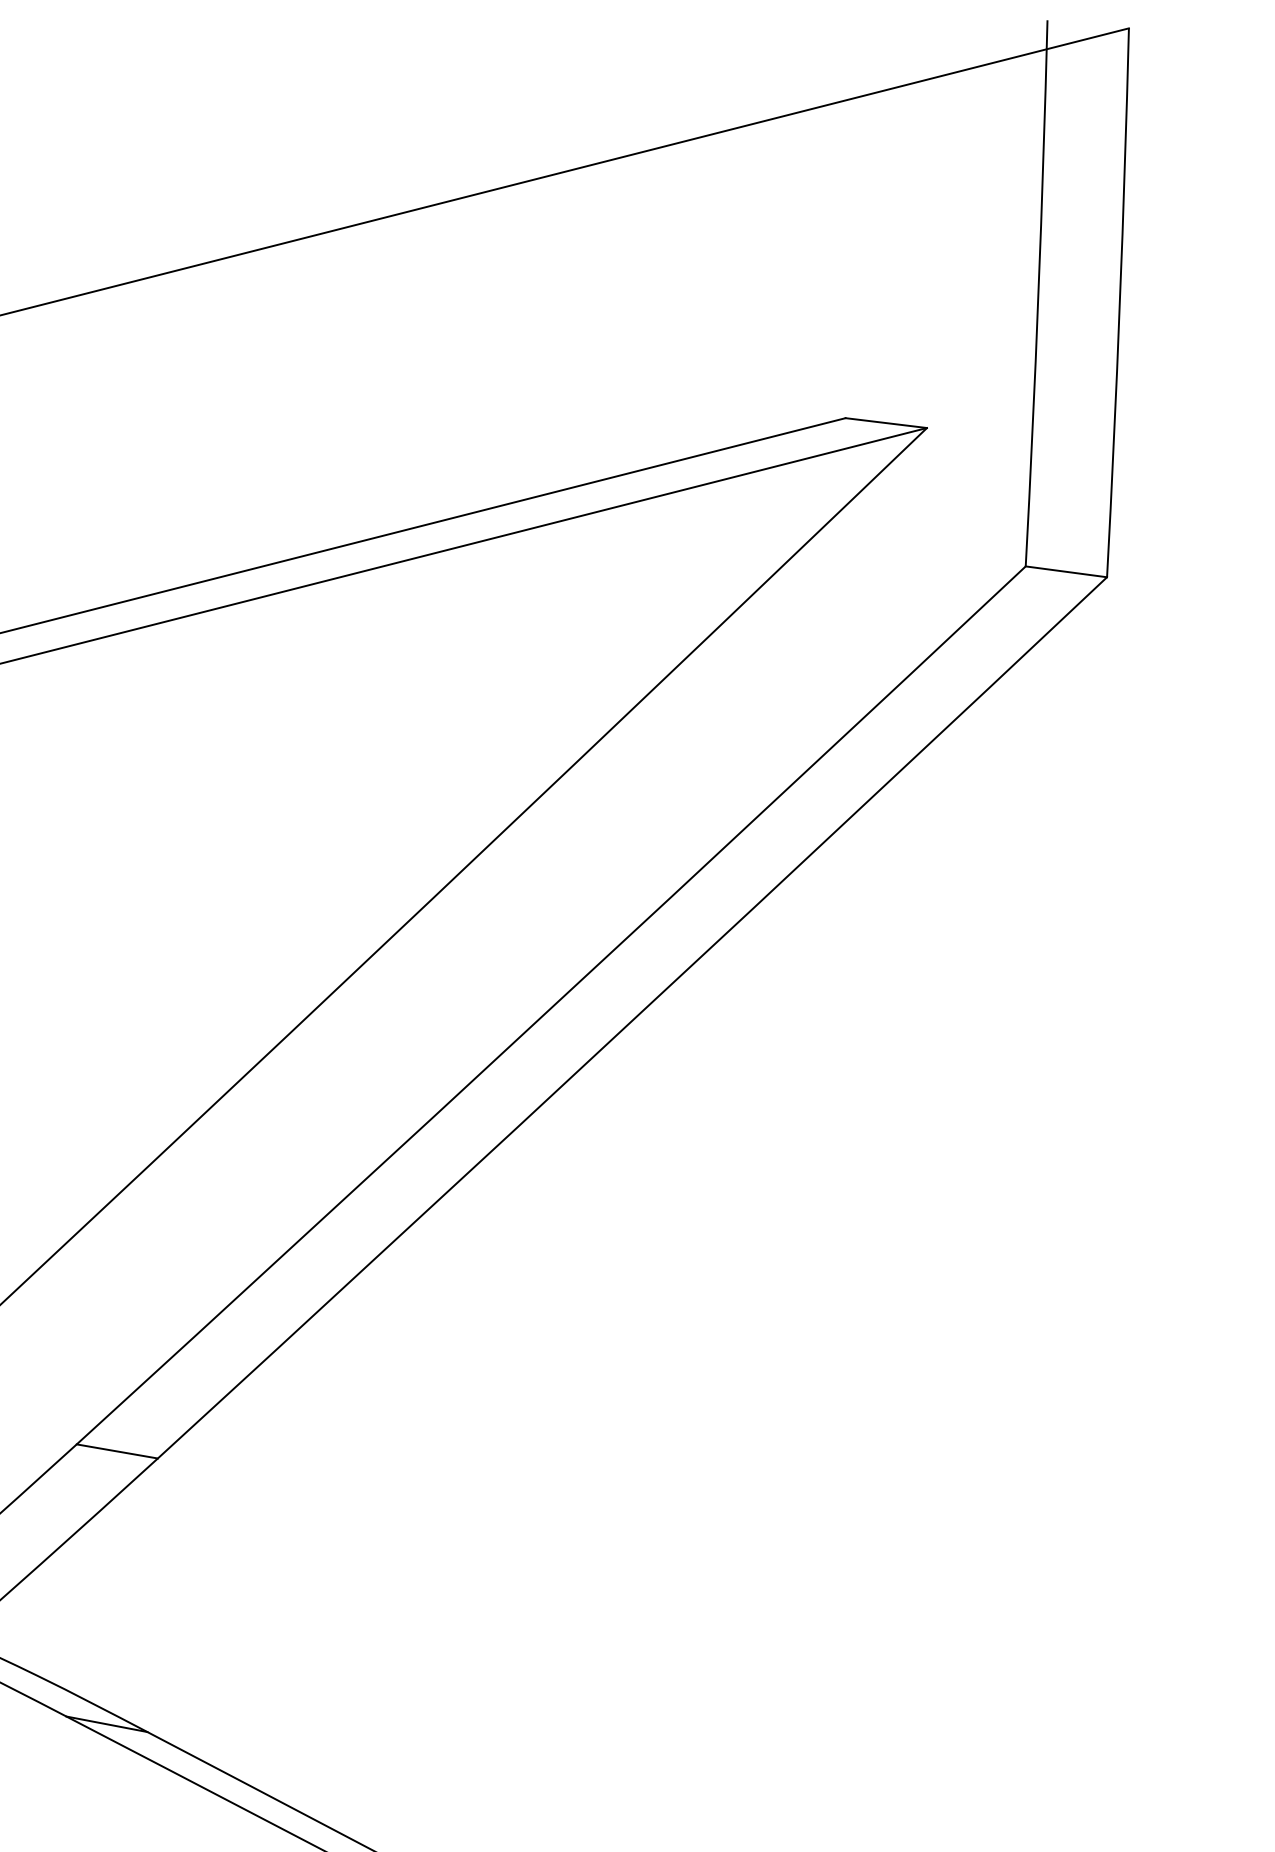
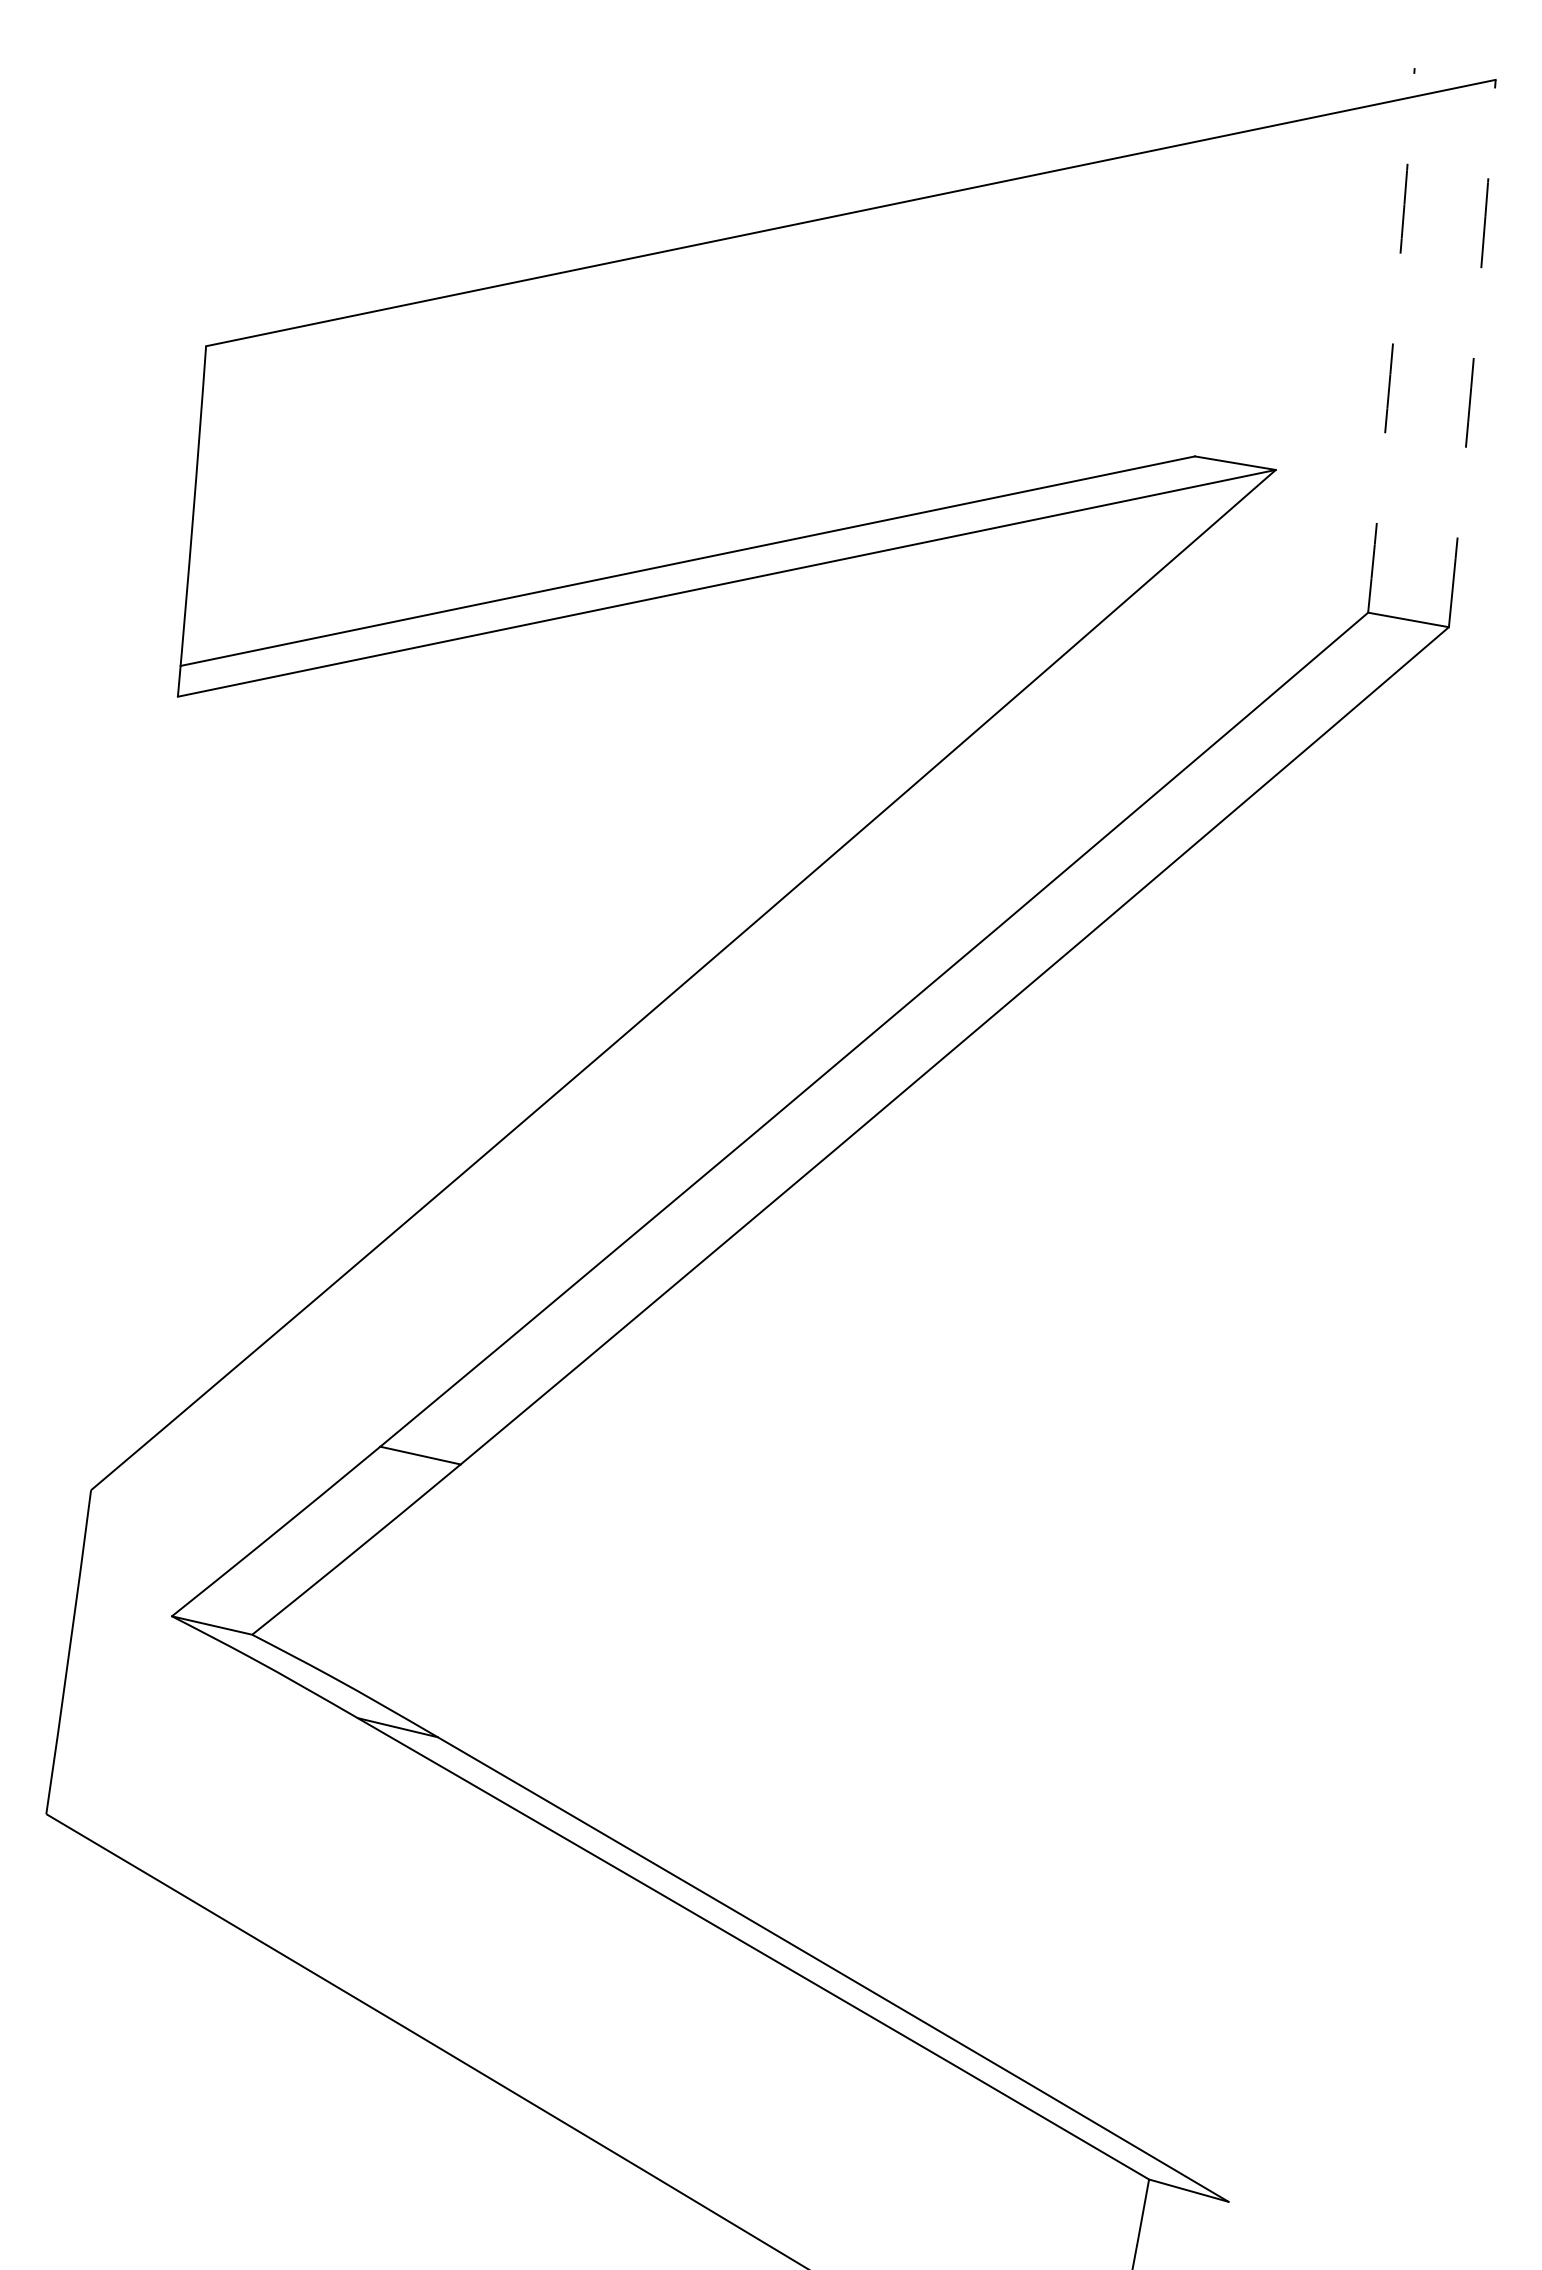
arc: (1038, 293) -> (1393, 340), solid -> dashed
arc: (1120, 302) -> (1474, 353), solid -> dashed

